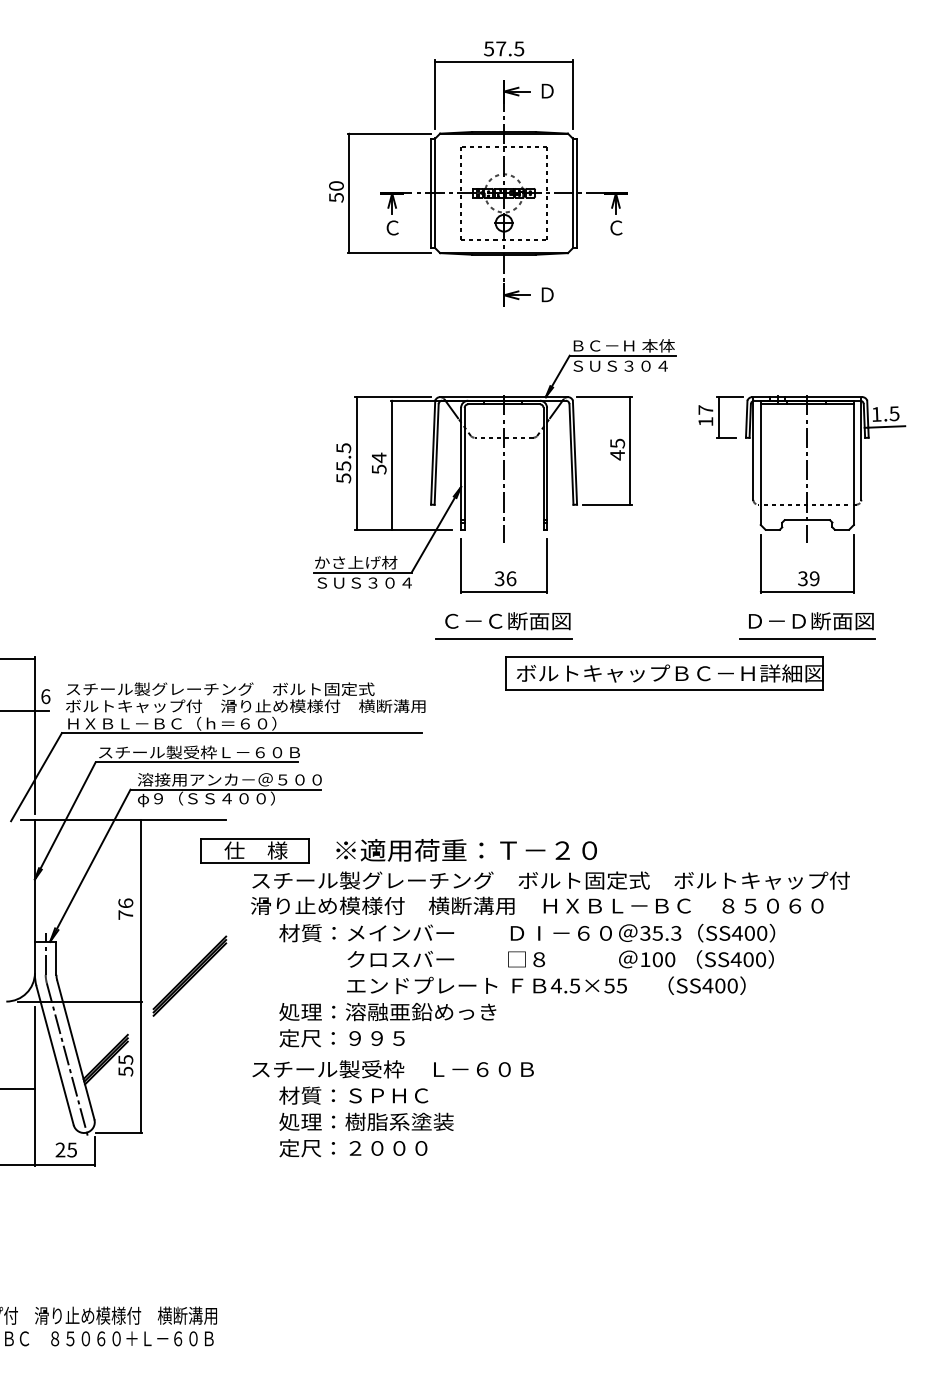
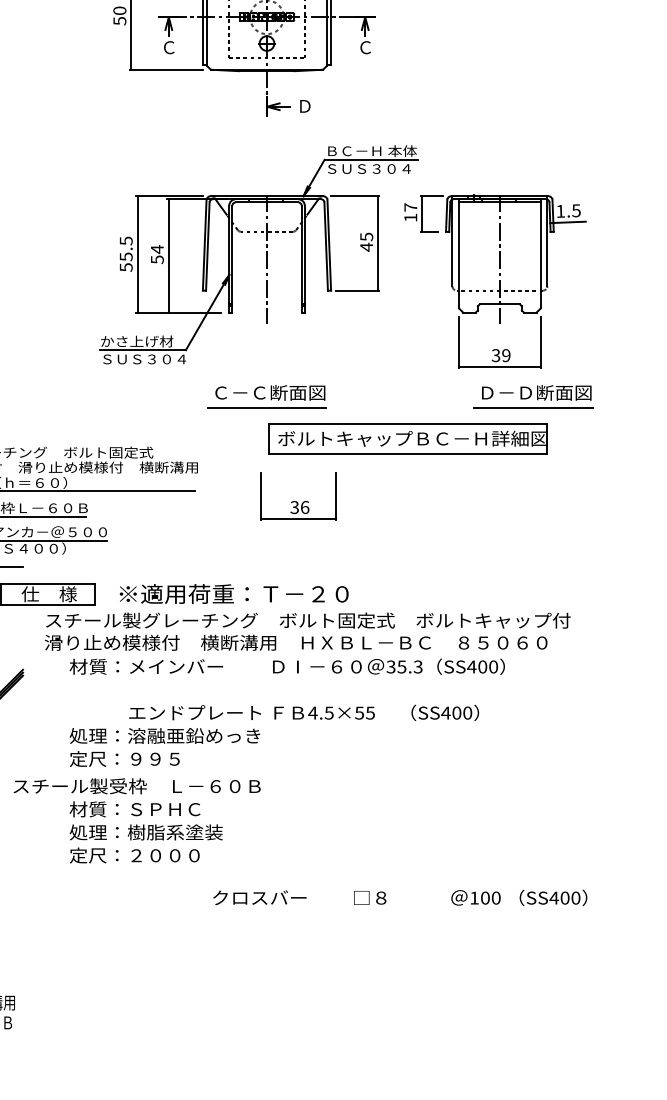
part: (802, 494) -> (495, 281), moved
part: (501, 571) -> (296, 501), moved
text: (560, 959) -> (399, 897), moved
text: (392, 1069) -> (136, 786), moved

